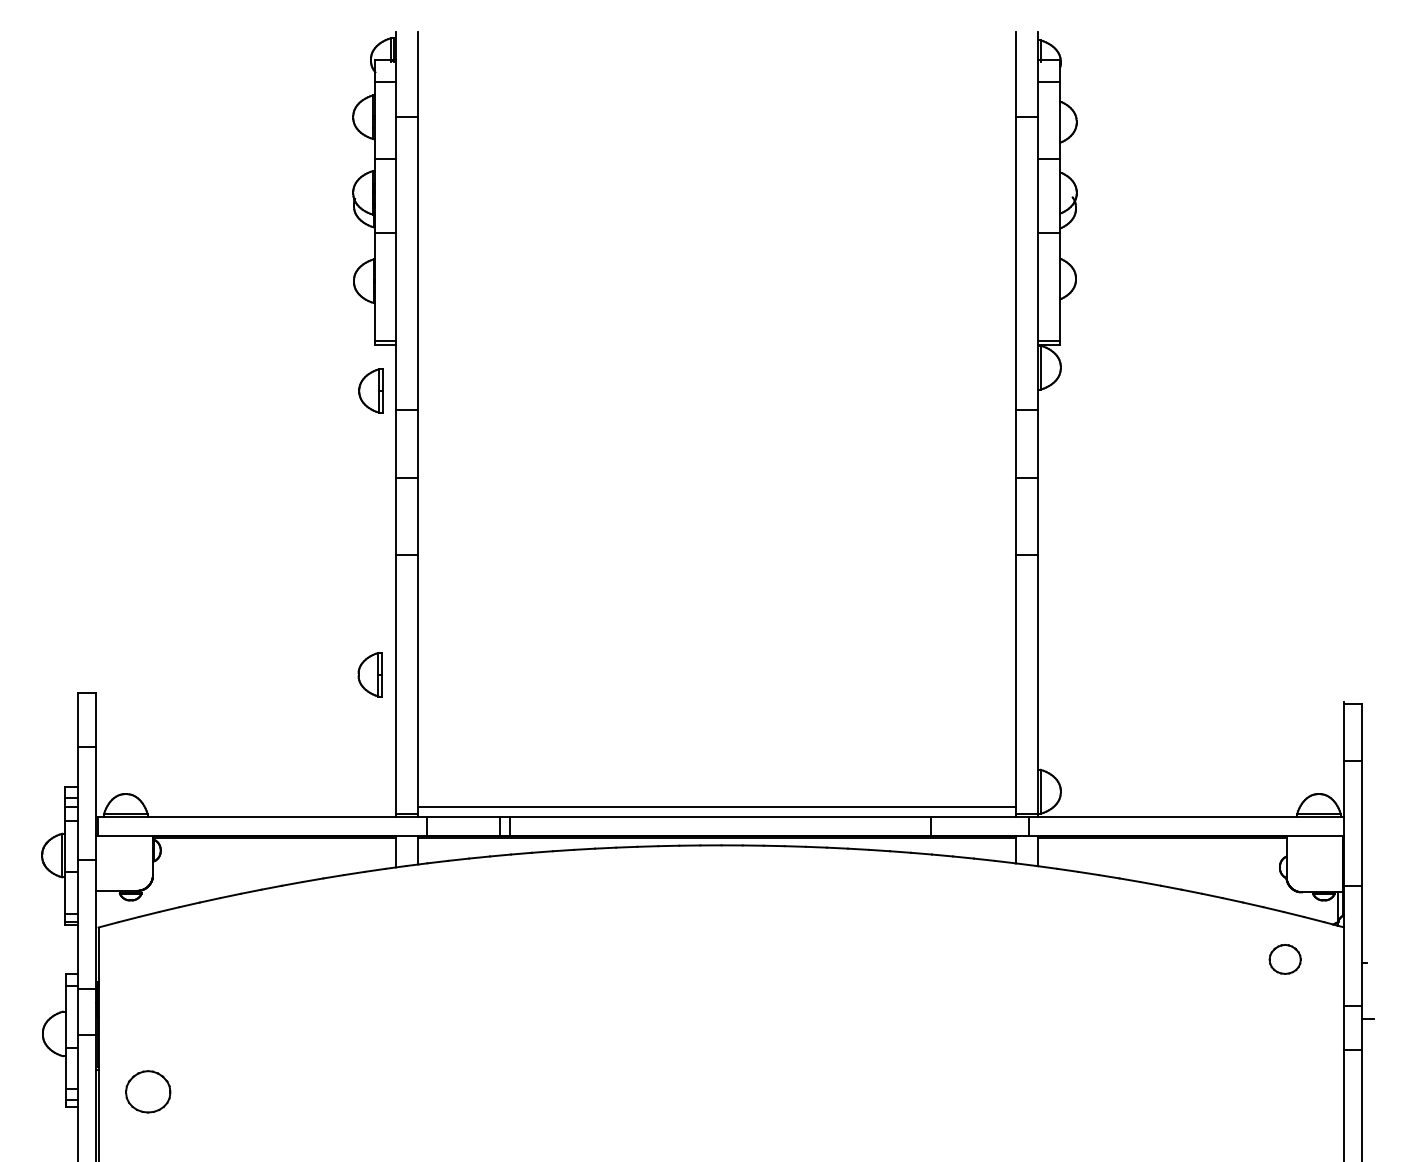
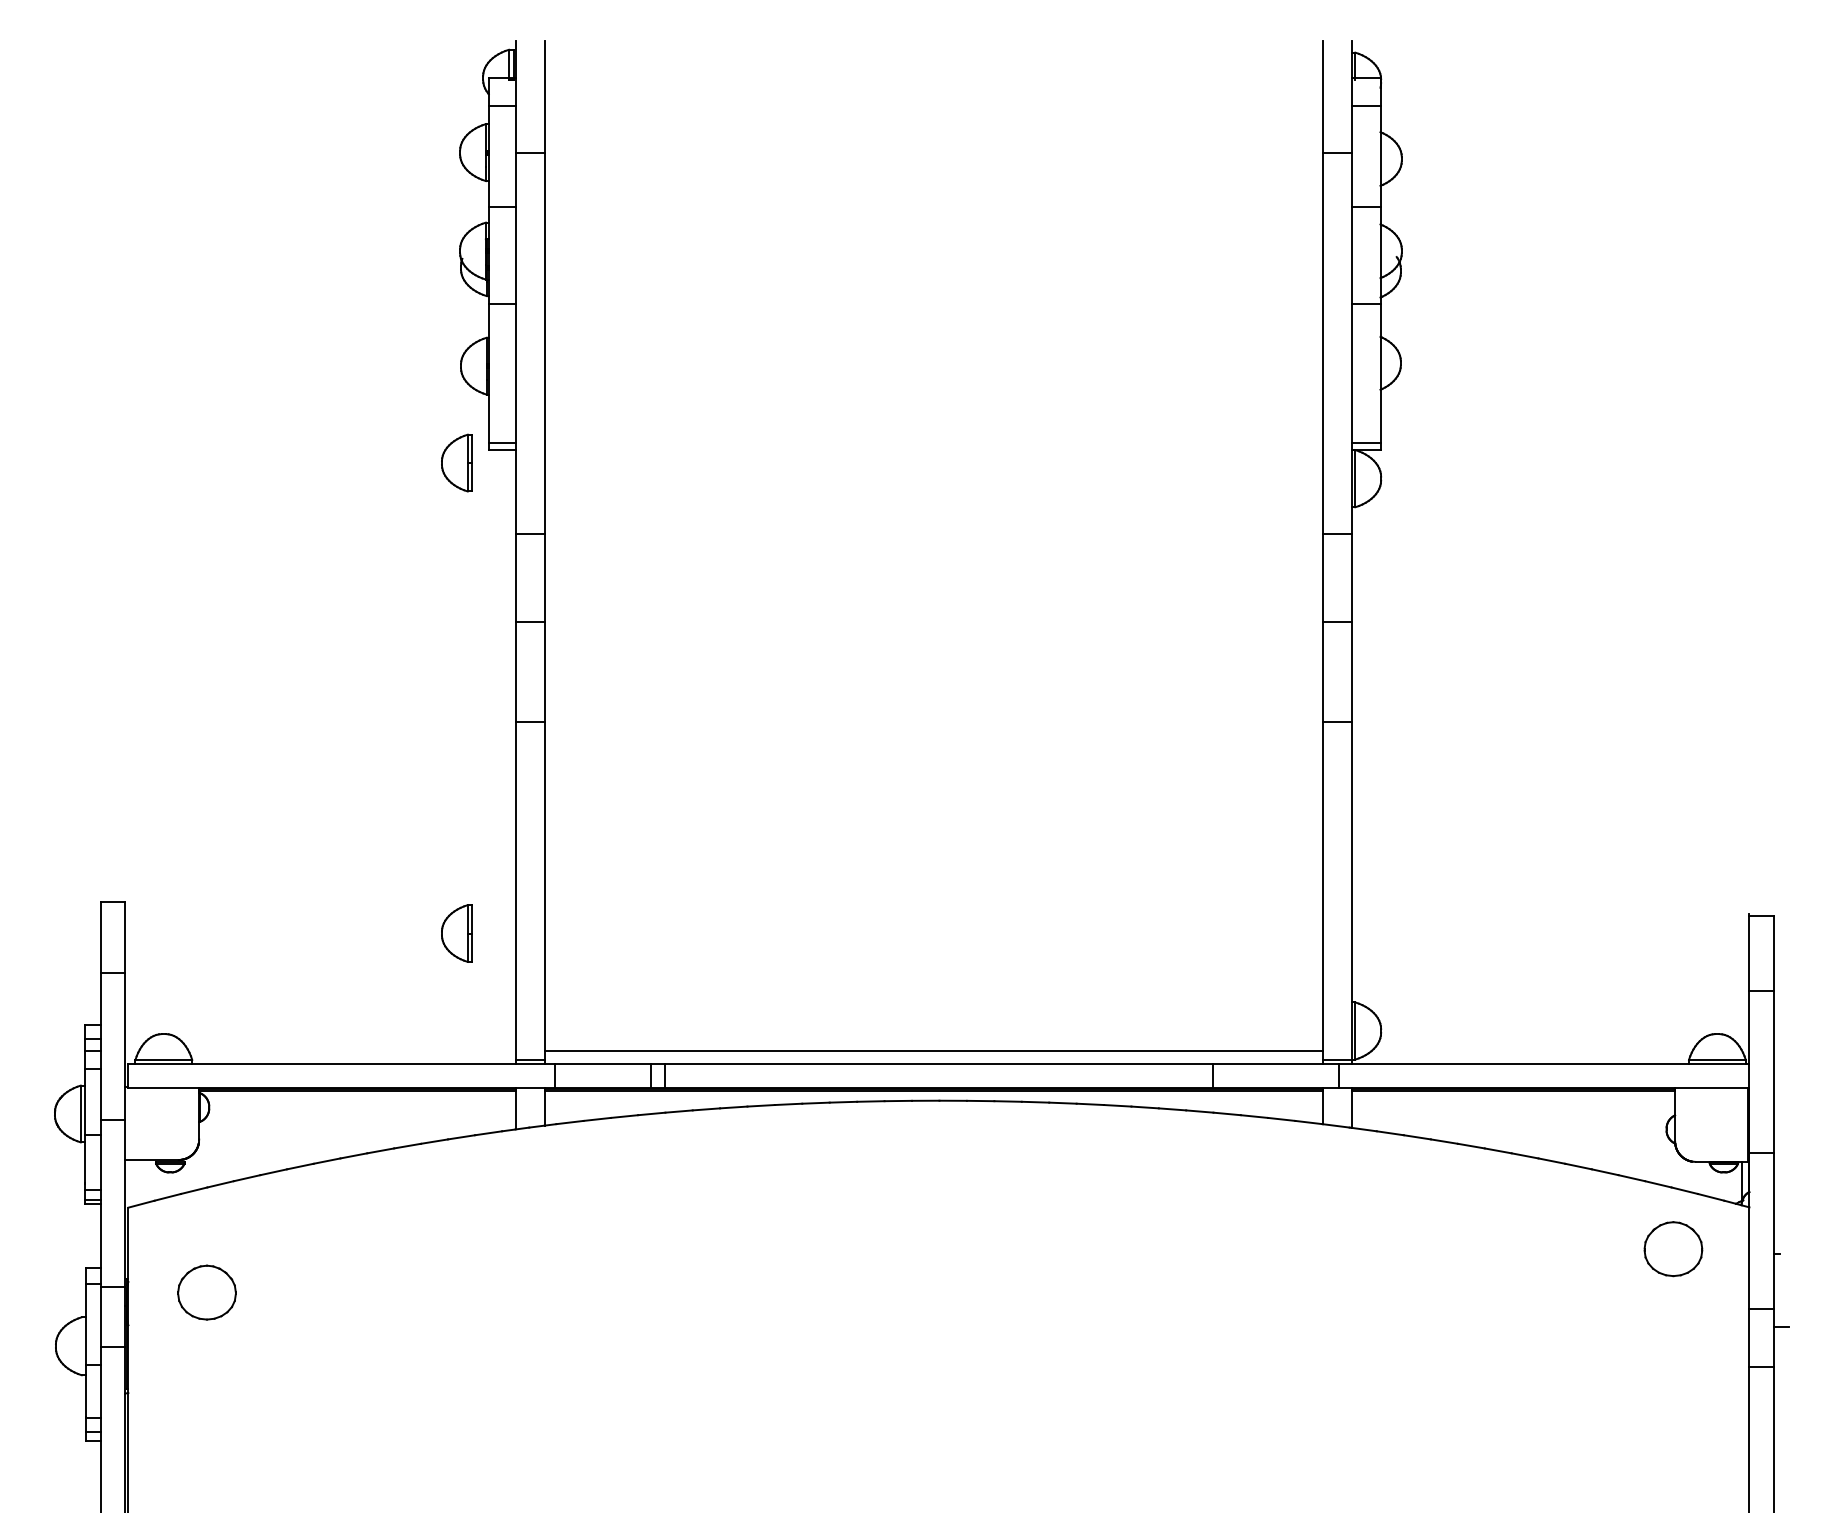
part: (370, 390) -> (456, 462), moved
part: (369, 674) -> (456, 933), moved
part: (1285, 959) -> (1673, 1249), size x1.43
part: (147, 1091) -> (206, 1292), moved

